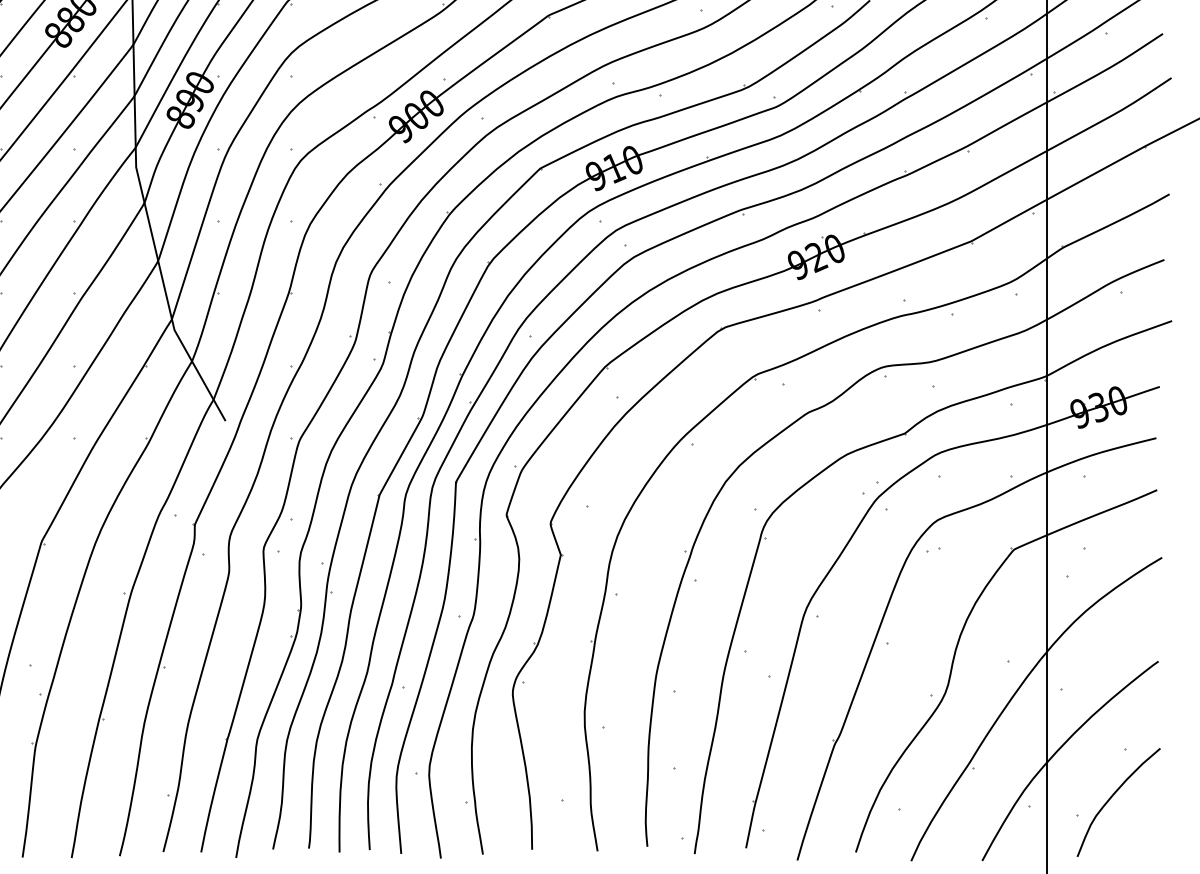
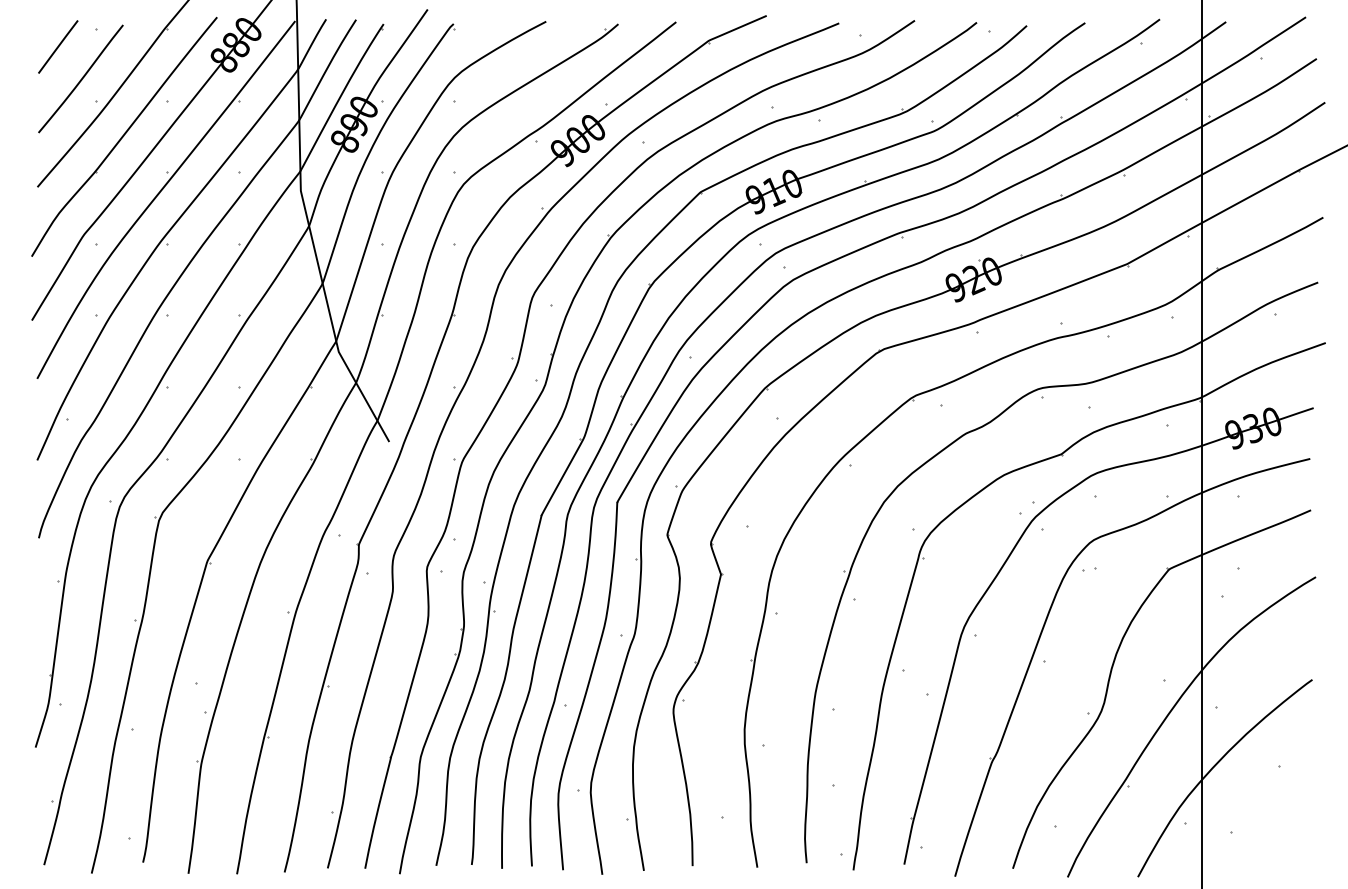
curve: (1113, 796) -> (1267, 813), removed

